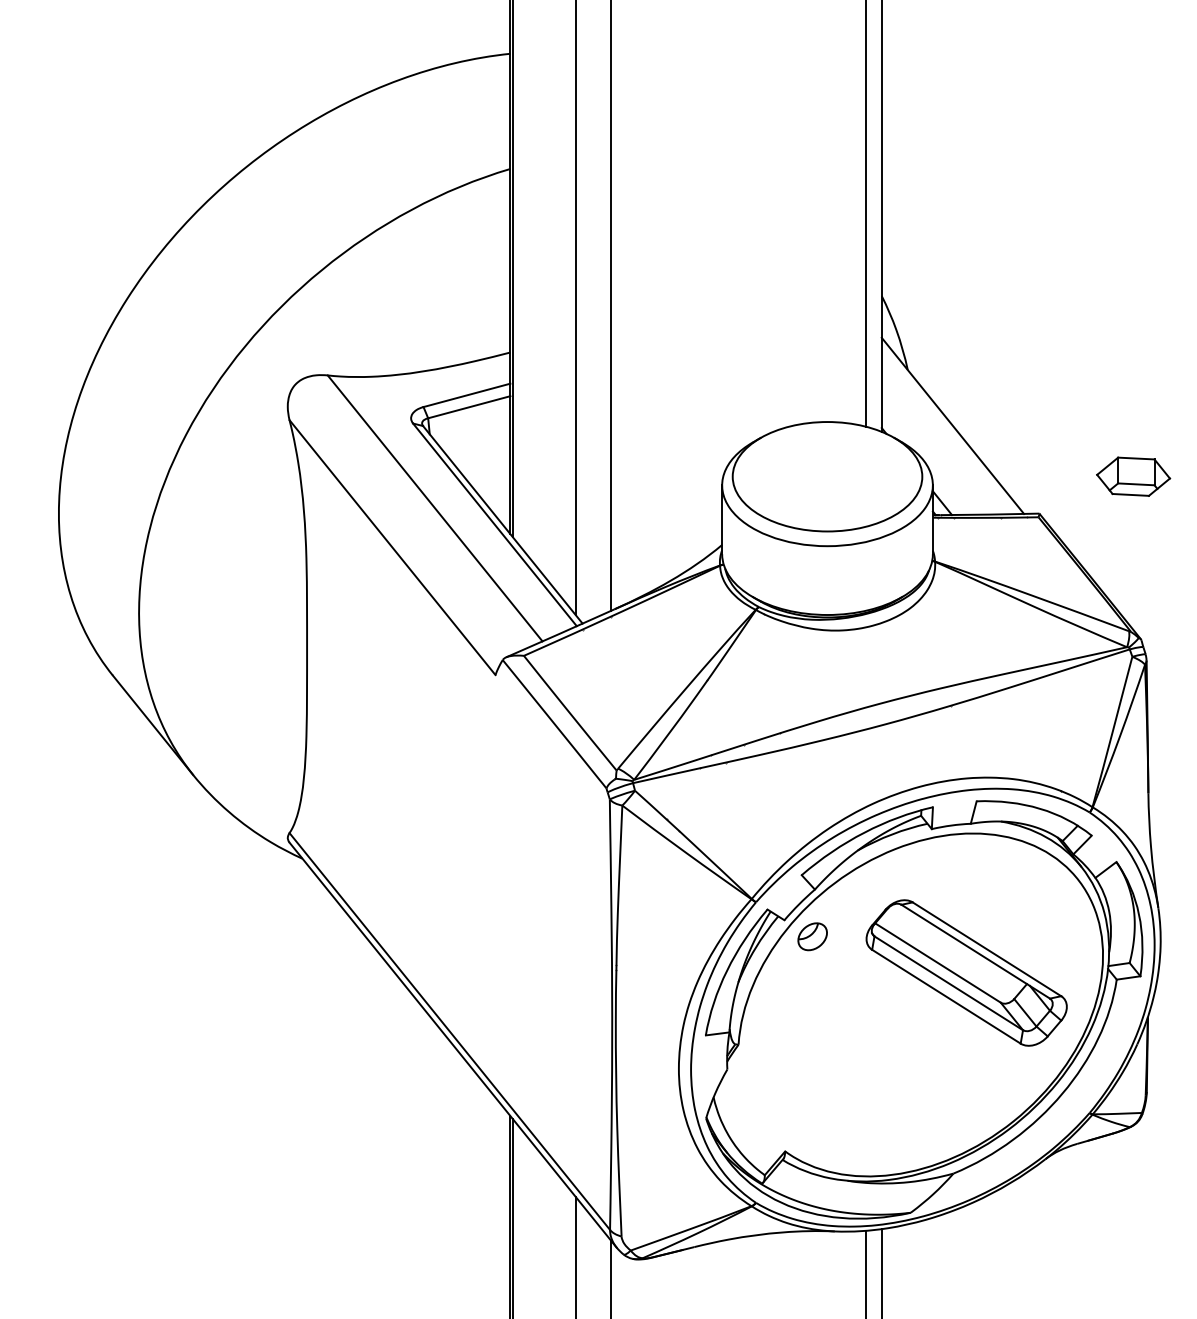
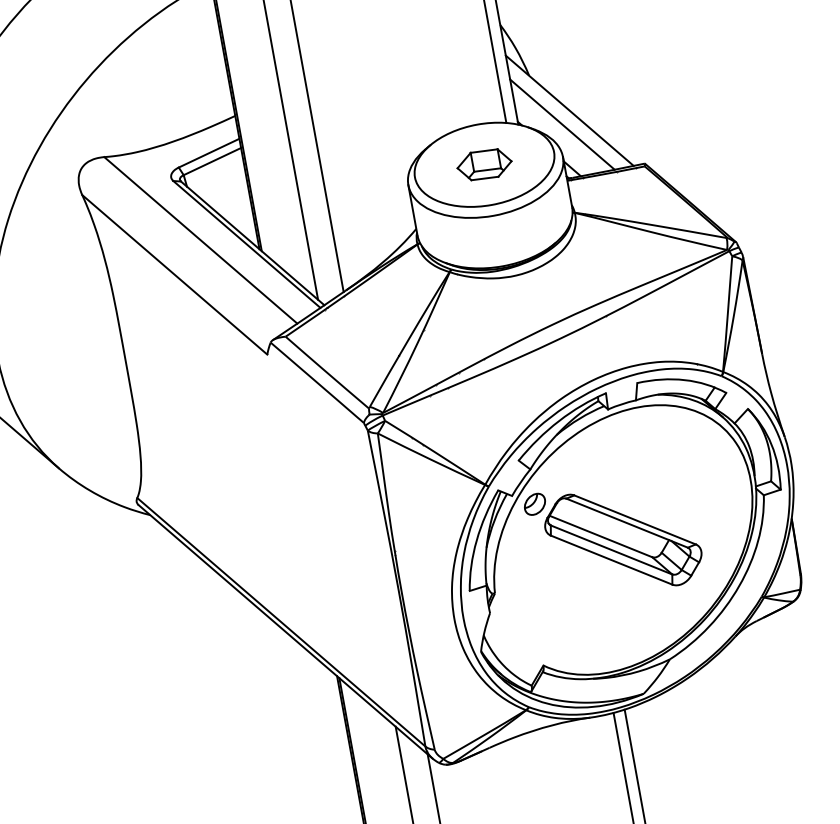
line: (939, 442) -> (562, 124), added
part: (1133, 476) -> (484, 164), moved
part: (966, 972) -> (623, 539), moved

